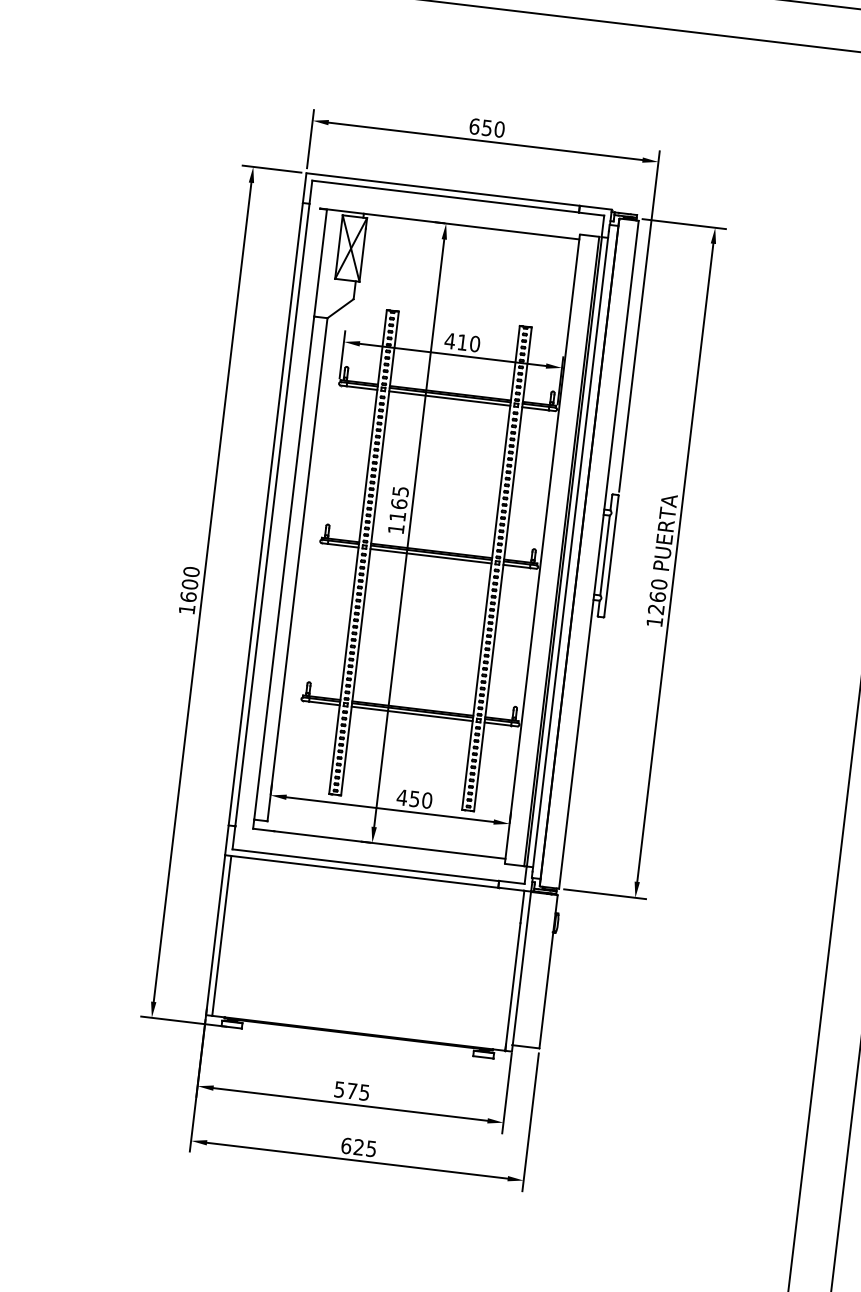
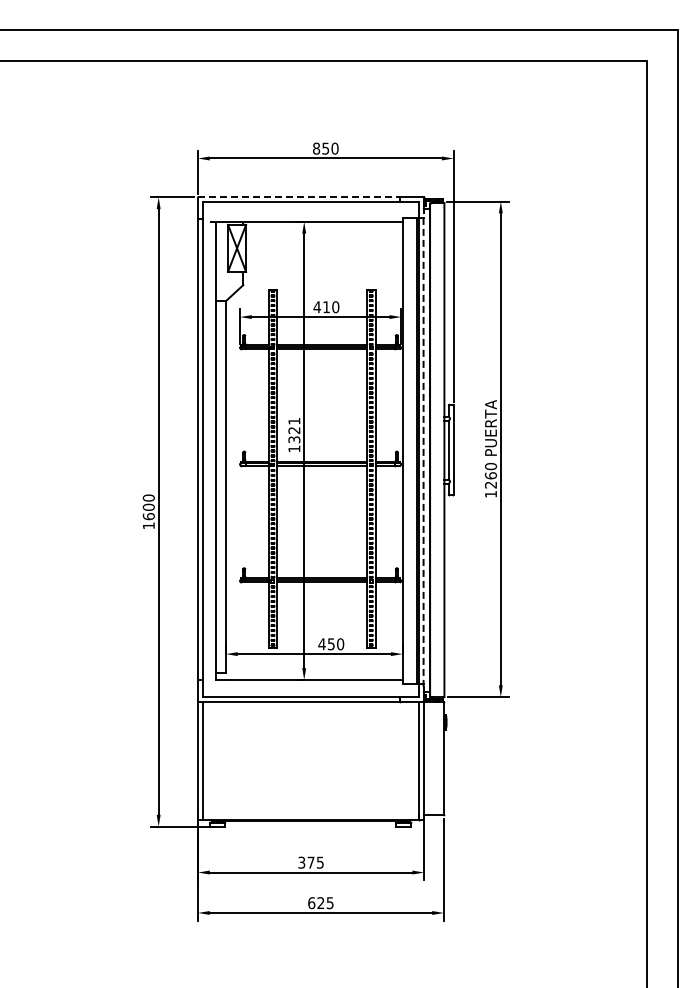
text: (474, 126) -> (316, 148), 650 -> 850
line: (443, 189) -> (299, 197), solid -> dashed
text: (399, 504) -> (294, 430), 1165 -> 1321
line: (570, 551) -> (423, 450), solid -> dashed
text: (339, 1087) -> (301, 861), 575 -> 375

